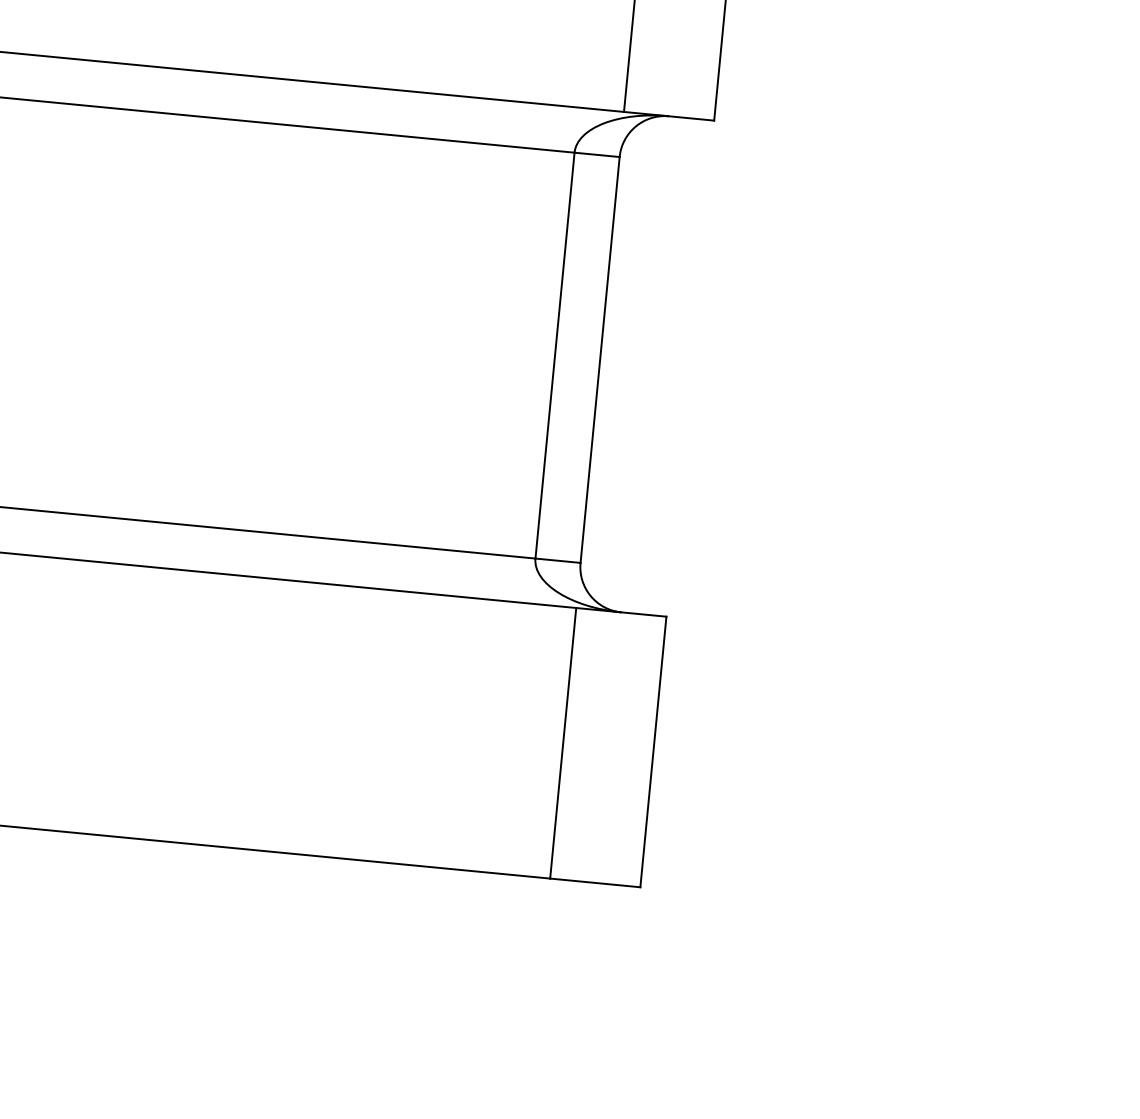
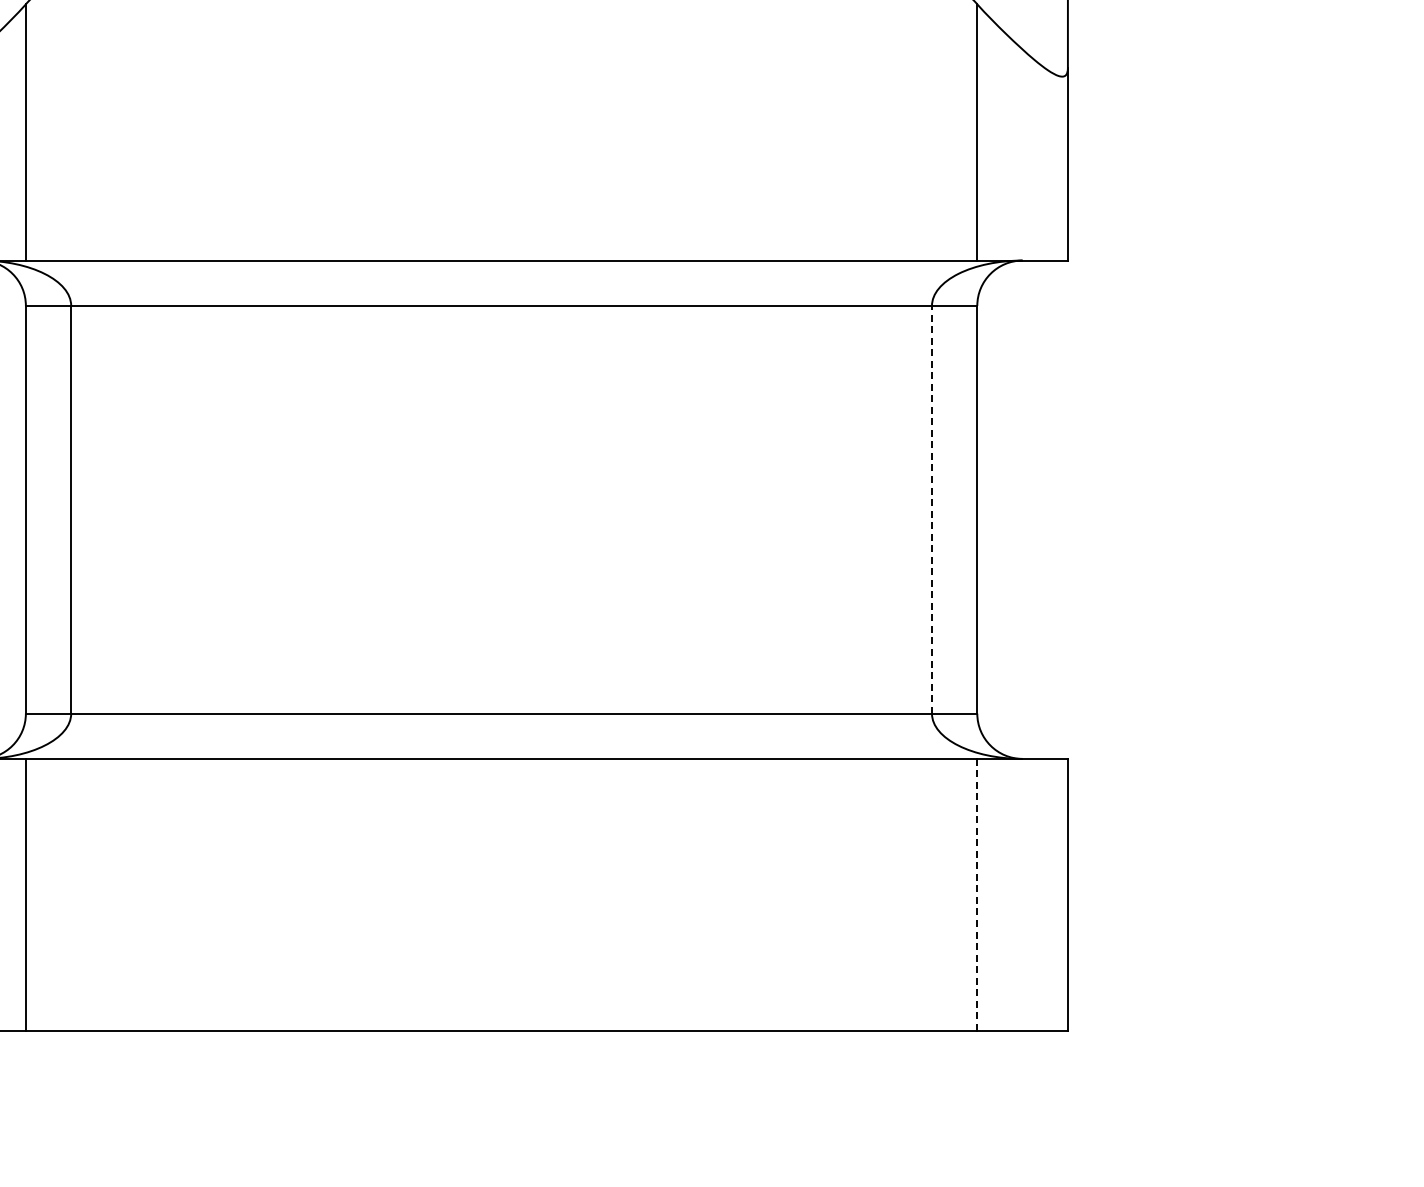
line: (554, 355) -> (931, 509), solid -> dashed
line: (563, 742) -> (977, 894), solid -> dashed

